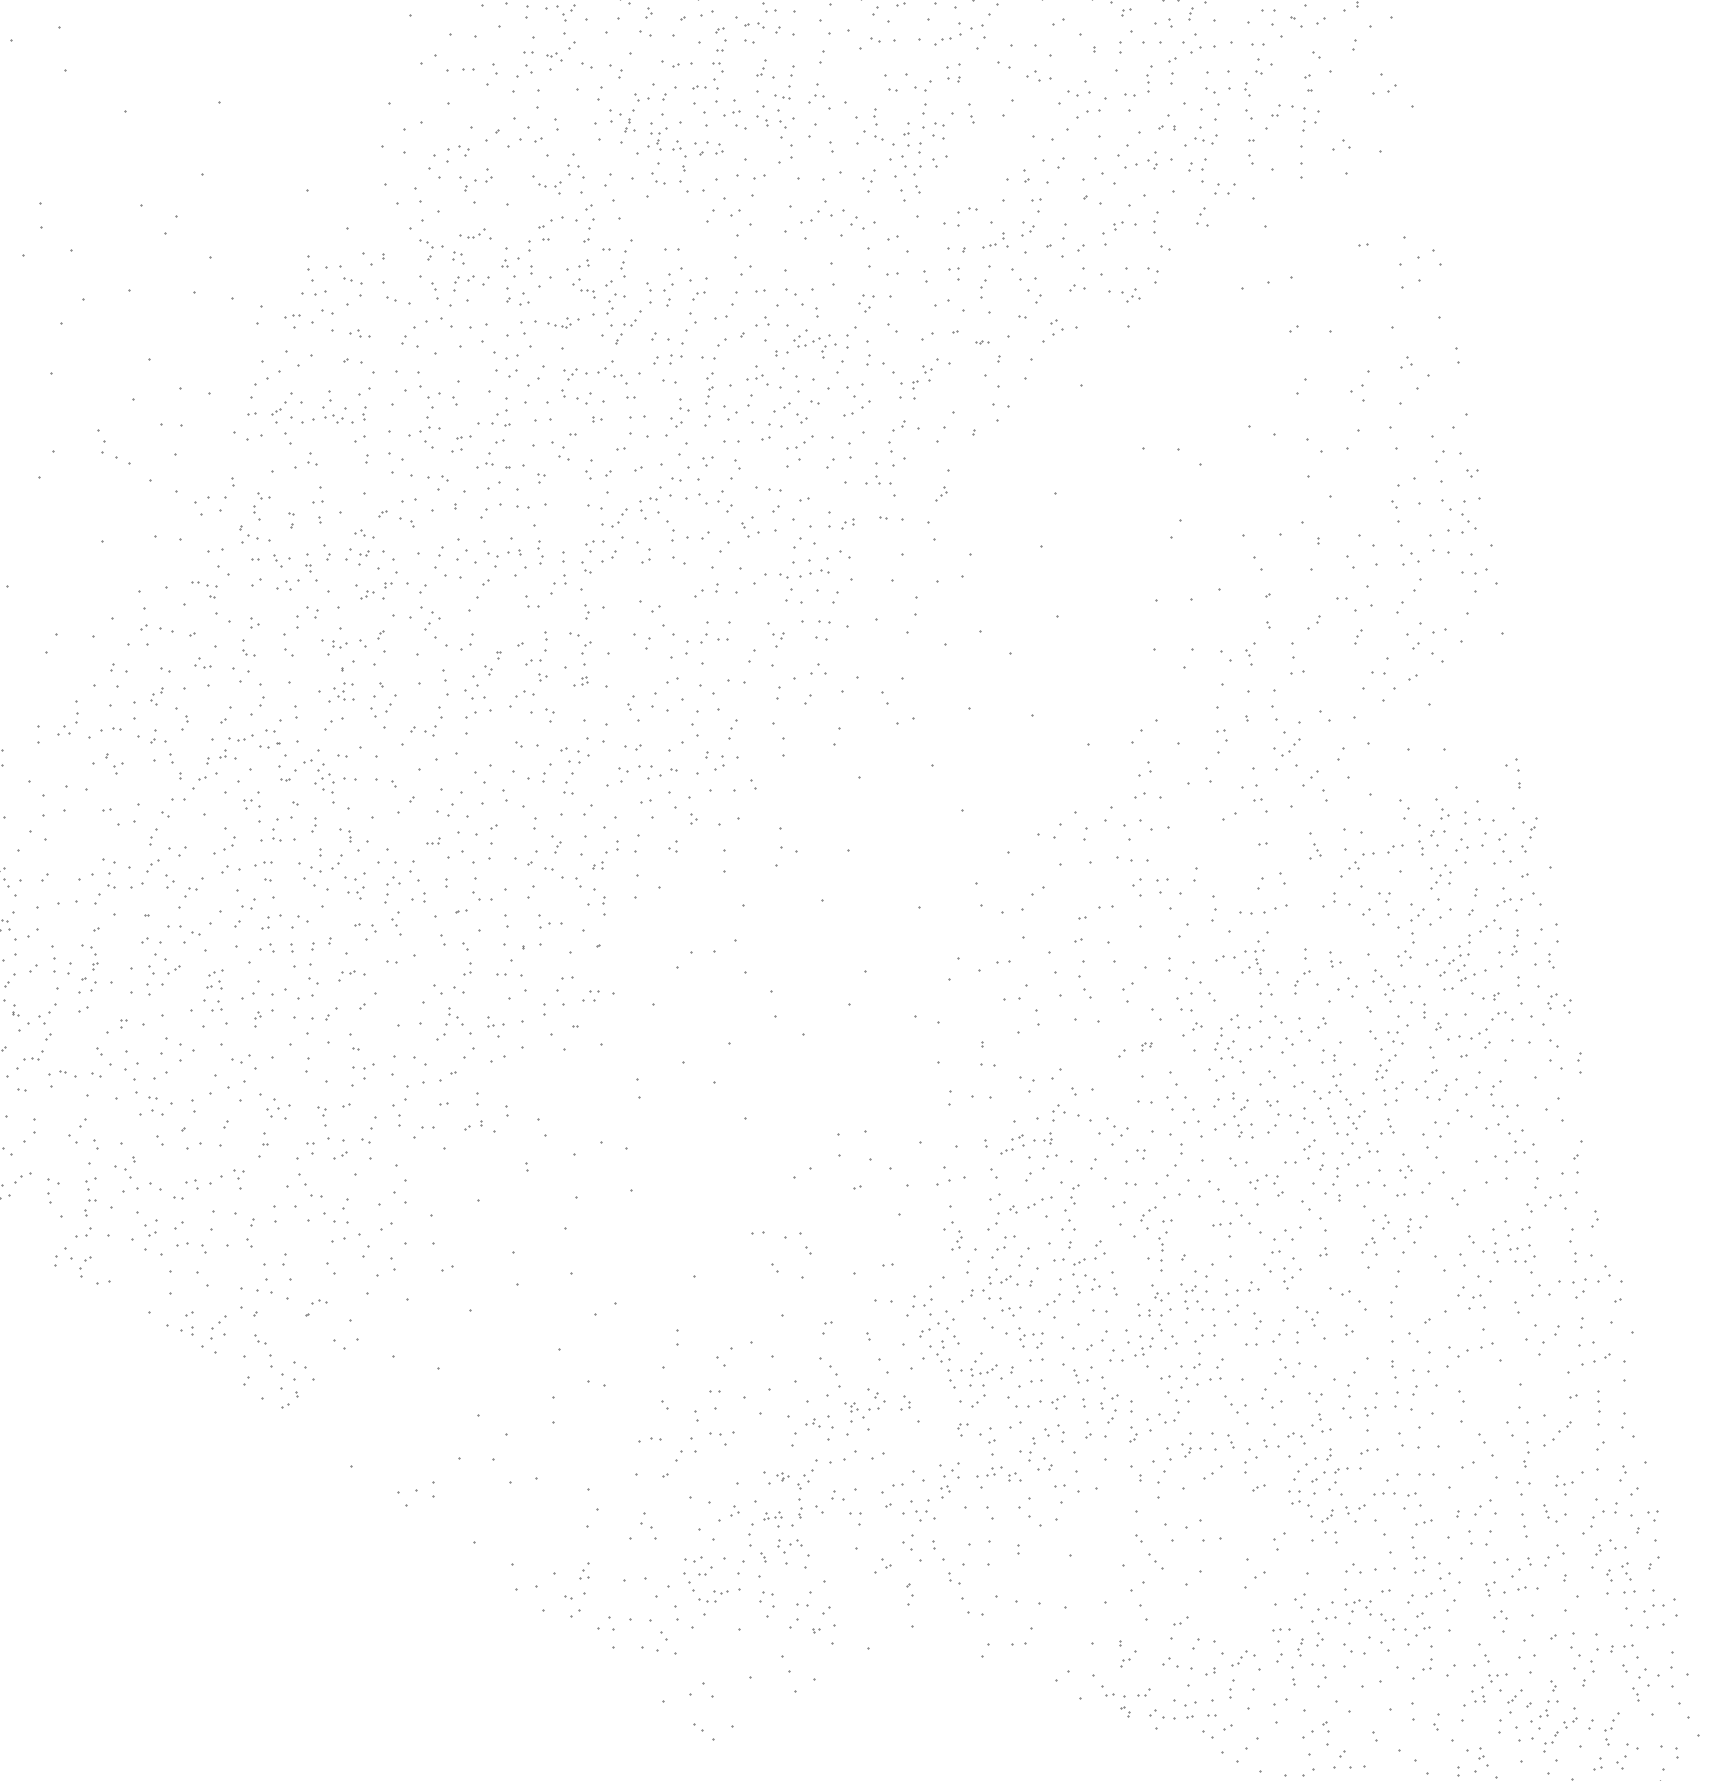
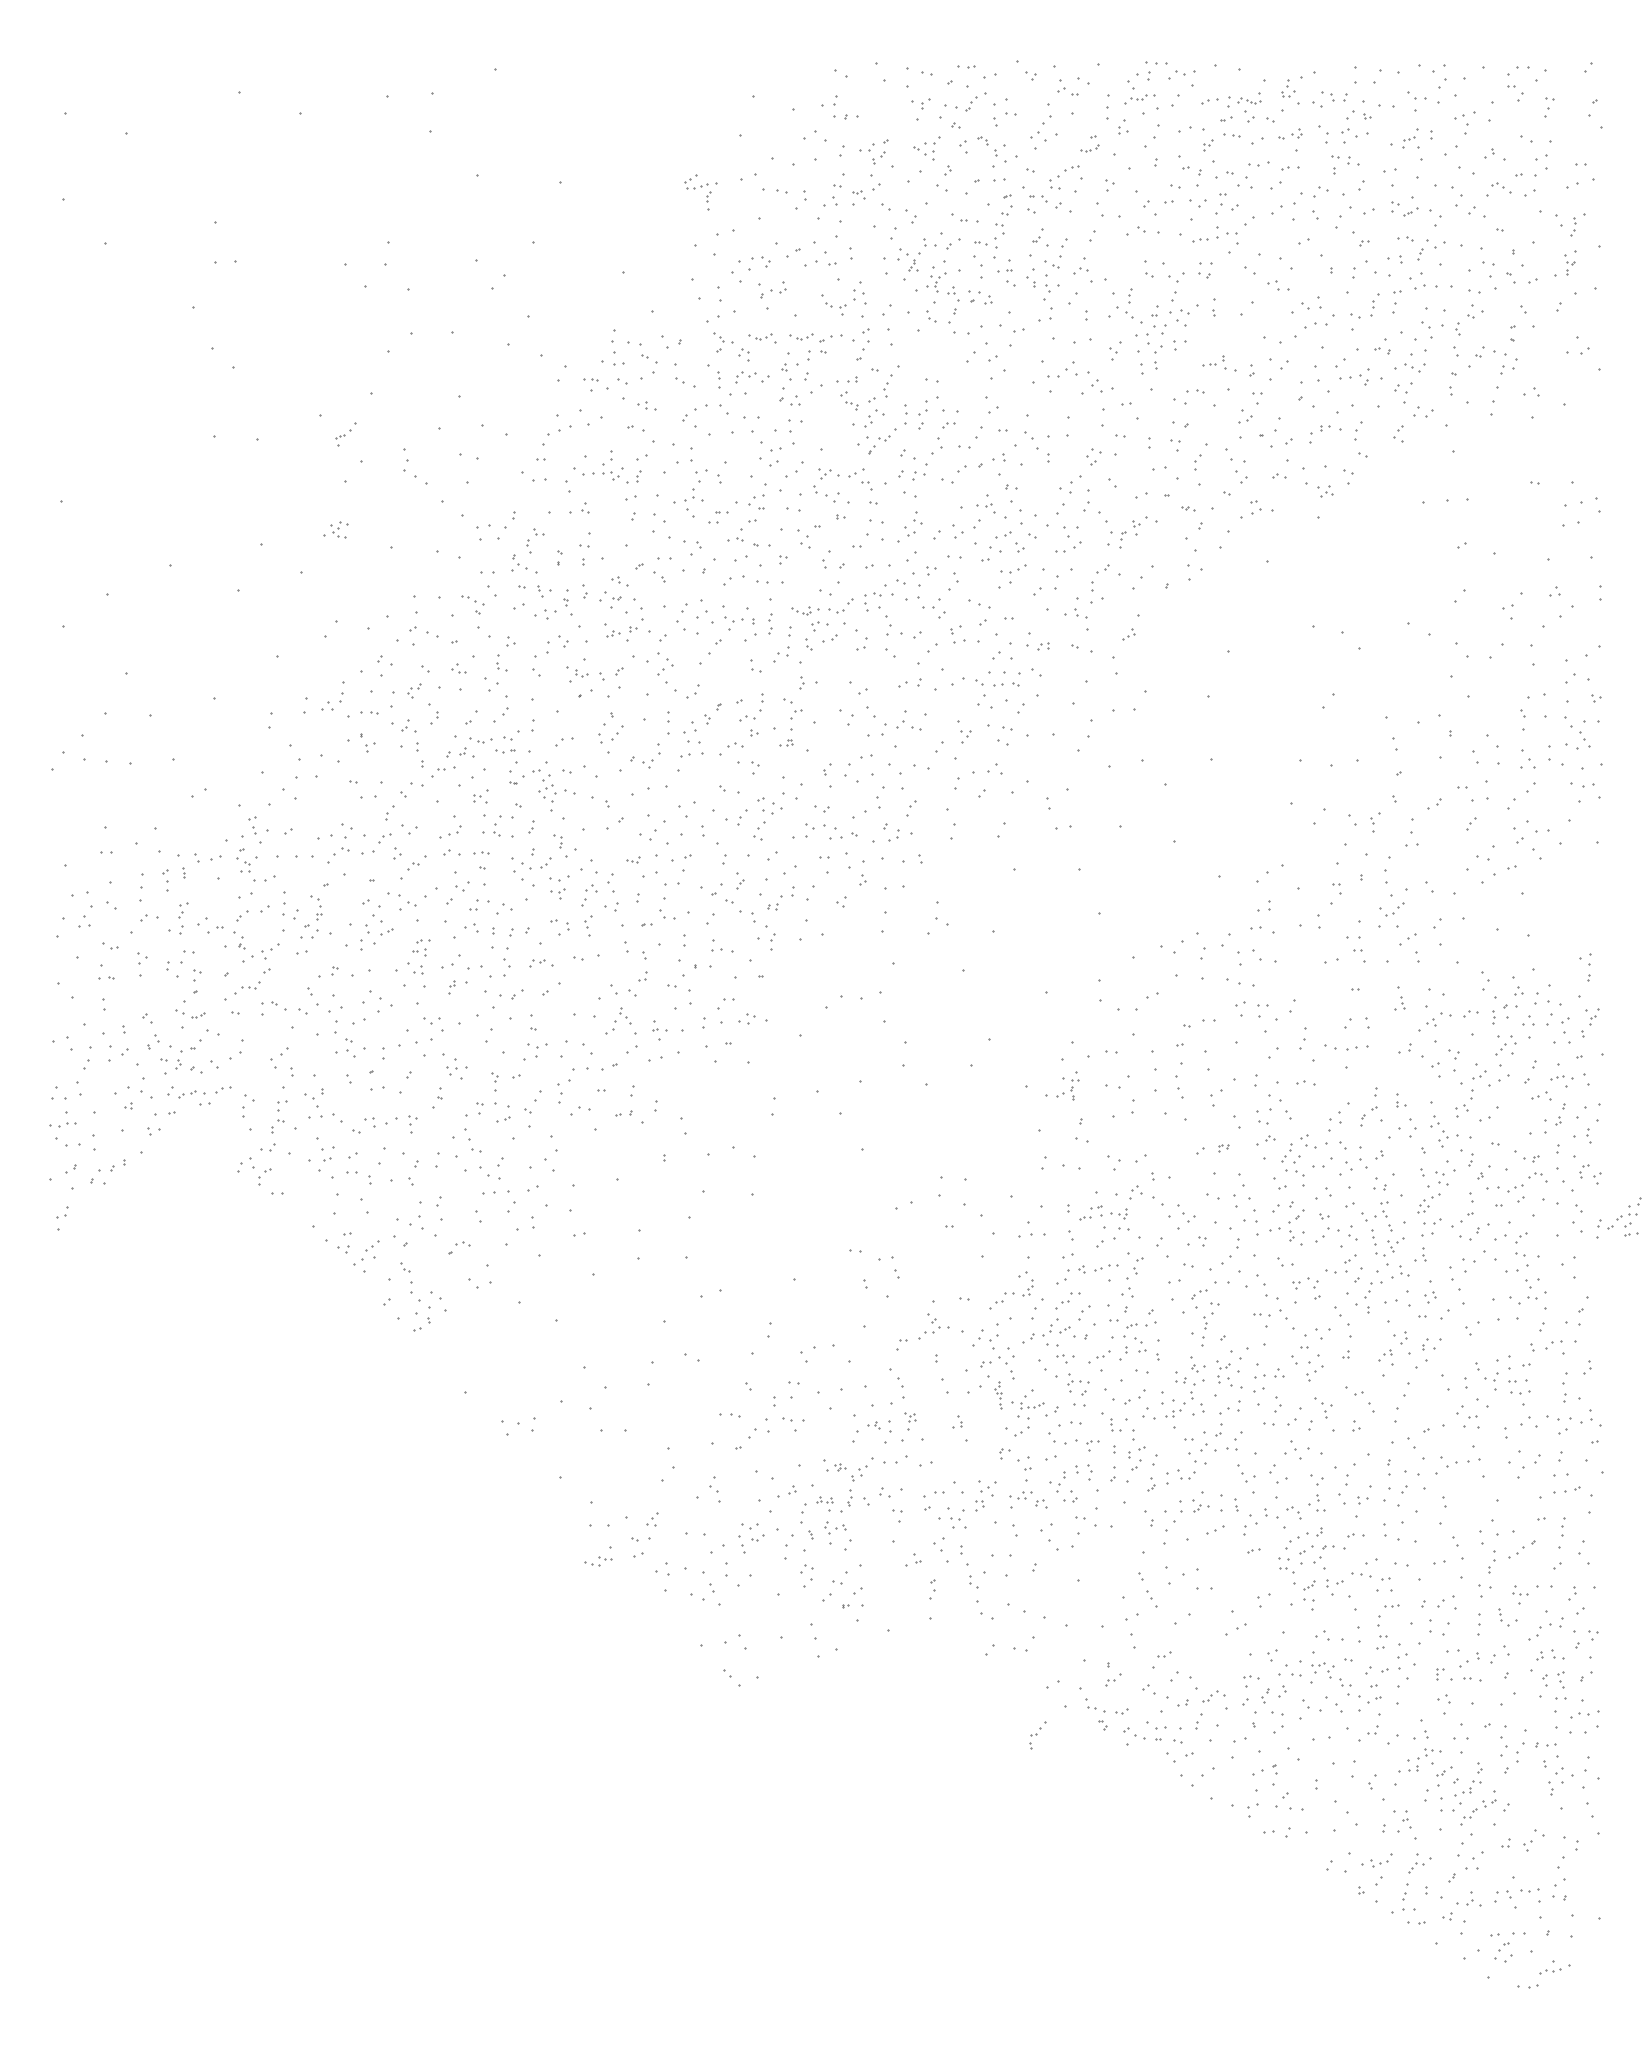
part: (518, 226) -> (801, 336), added
part: (994, 242) -> (1214, 362), moved
part: (563, 322) -> (805, 610), moved
part: (813, 344) -> (700, 188), moved
part: (709, 388) -> (943, 507), removed
part: (281, 407) -> (345, 434), moved
part: (340, 692) -> (335, 529), moved
part: (1251, 958) -> (1067, 1085), moved
part: (1456, 958) -> (1624, 1216), moved
part: (929, 1259) -> (1001, 1300), added
part: (945, 1365) -> (998, 1395), size x0.6
part: (872, 1402) -> (929, 1326), moved
part: (714, 1596) -> (598, 1561), moved
part: (1612, 1729) -> (1037, 1735), moved

